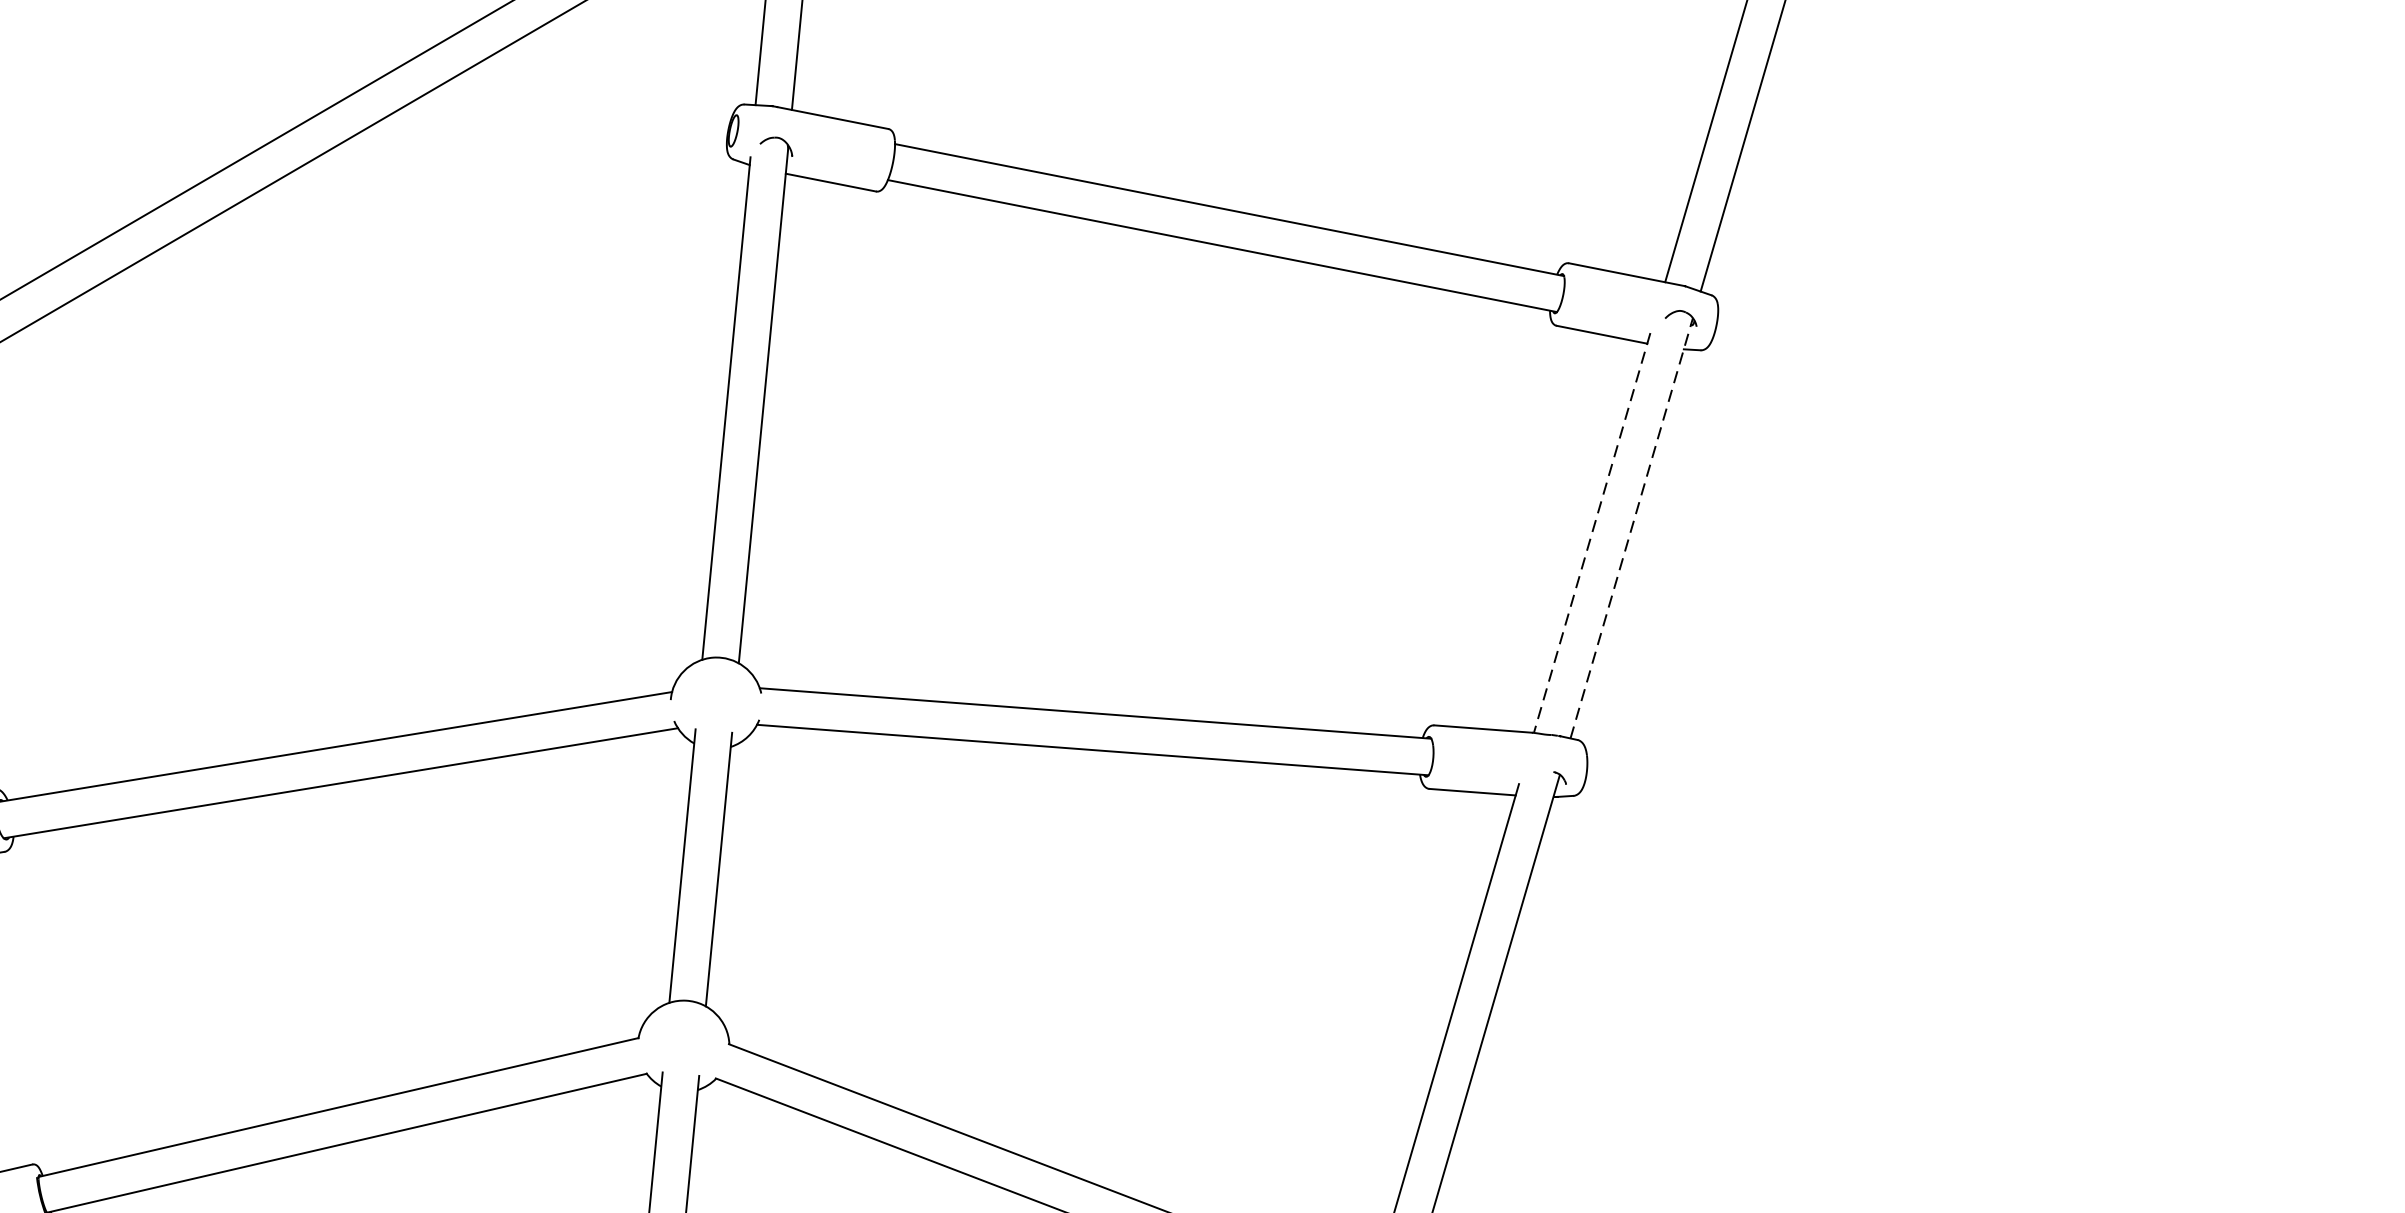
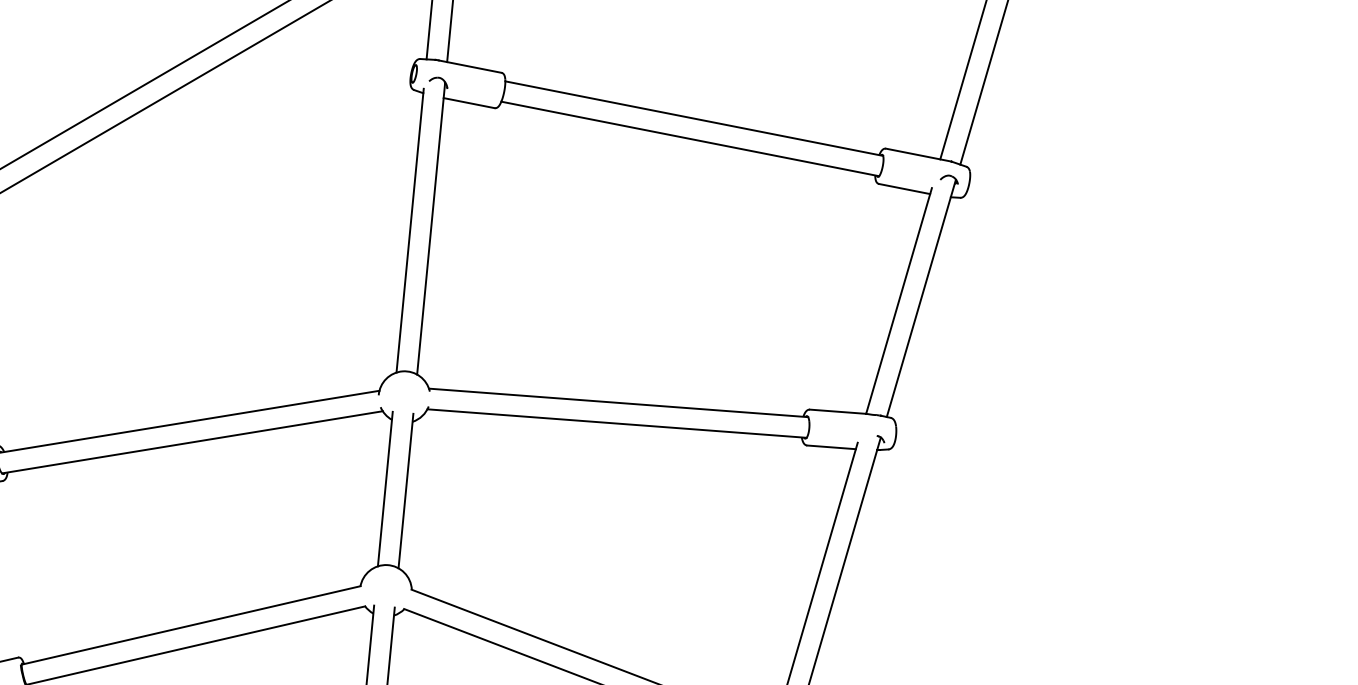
line: (1631, 528) -> (921, 298), dashed -> solid
line: (1592, 533) -> (899, 301), dashed -> solid

